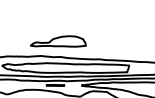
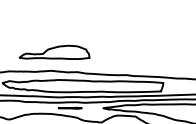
part: (58, 41) -> (54, 52), moved

